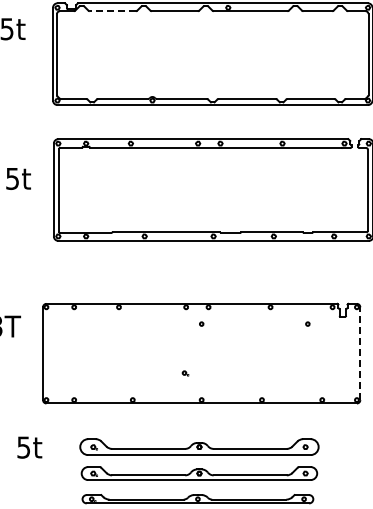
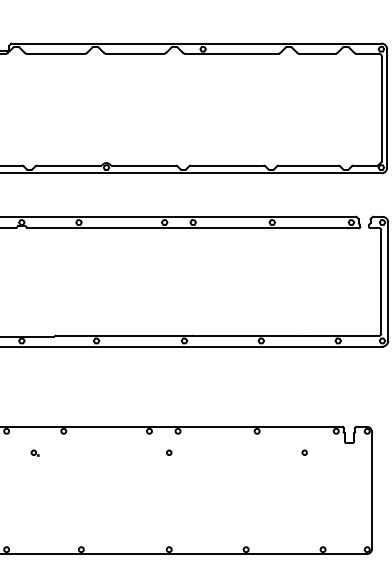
line: (112, 11) -> (55, 53), dashed -> solid
line: (360, 353) -> (371, 490), dashed -> solid
part: (185, 373) -> (35, 453), moved

